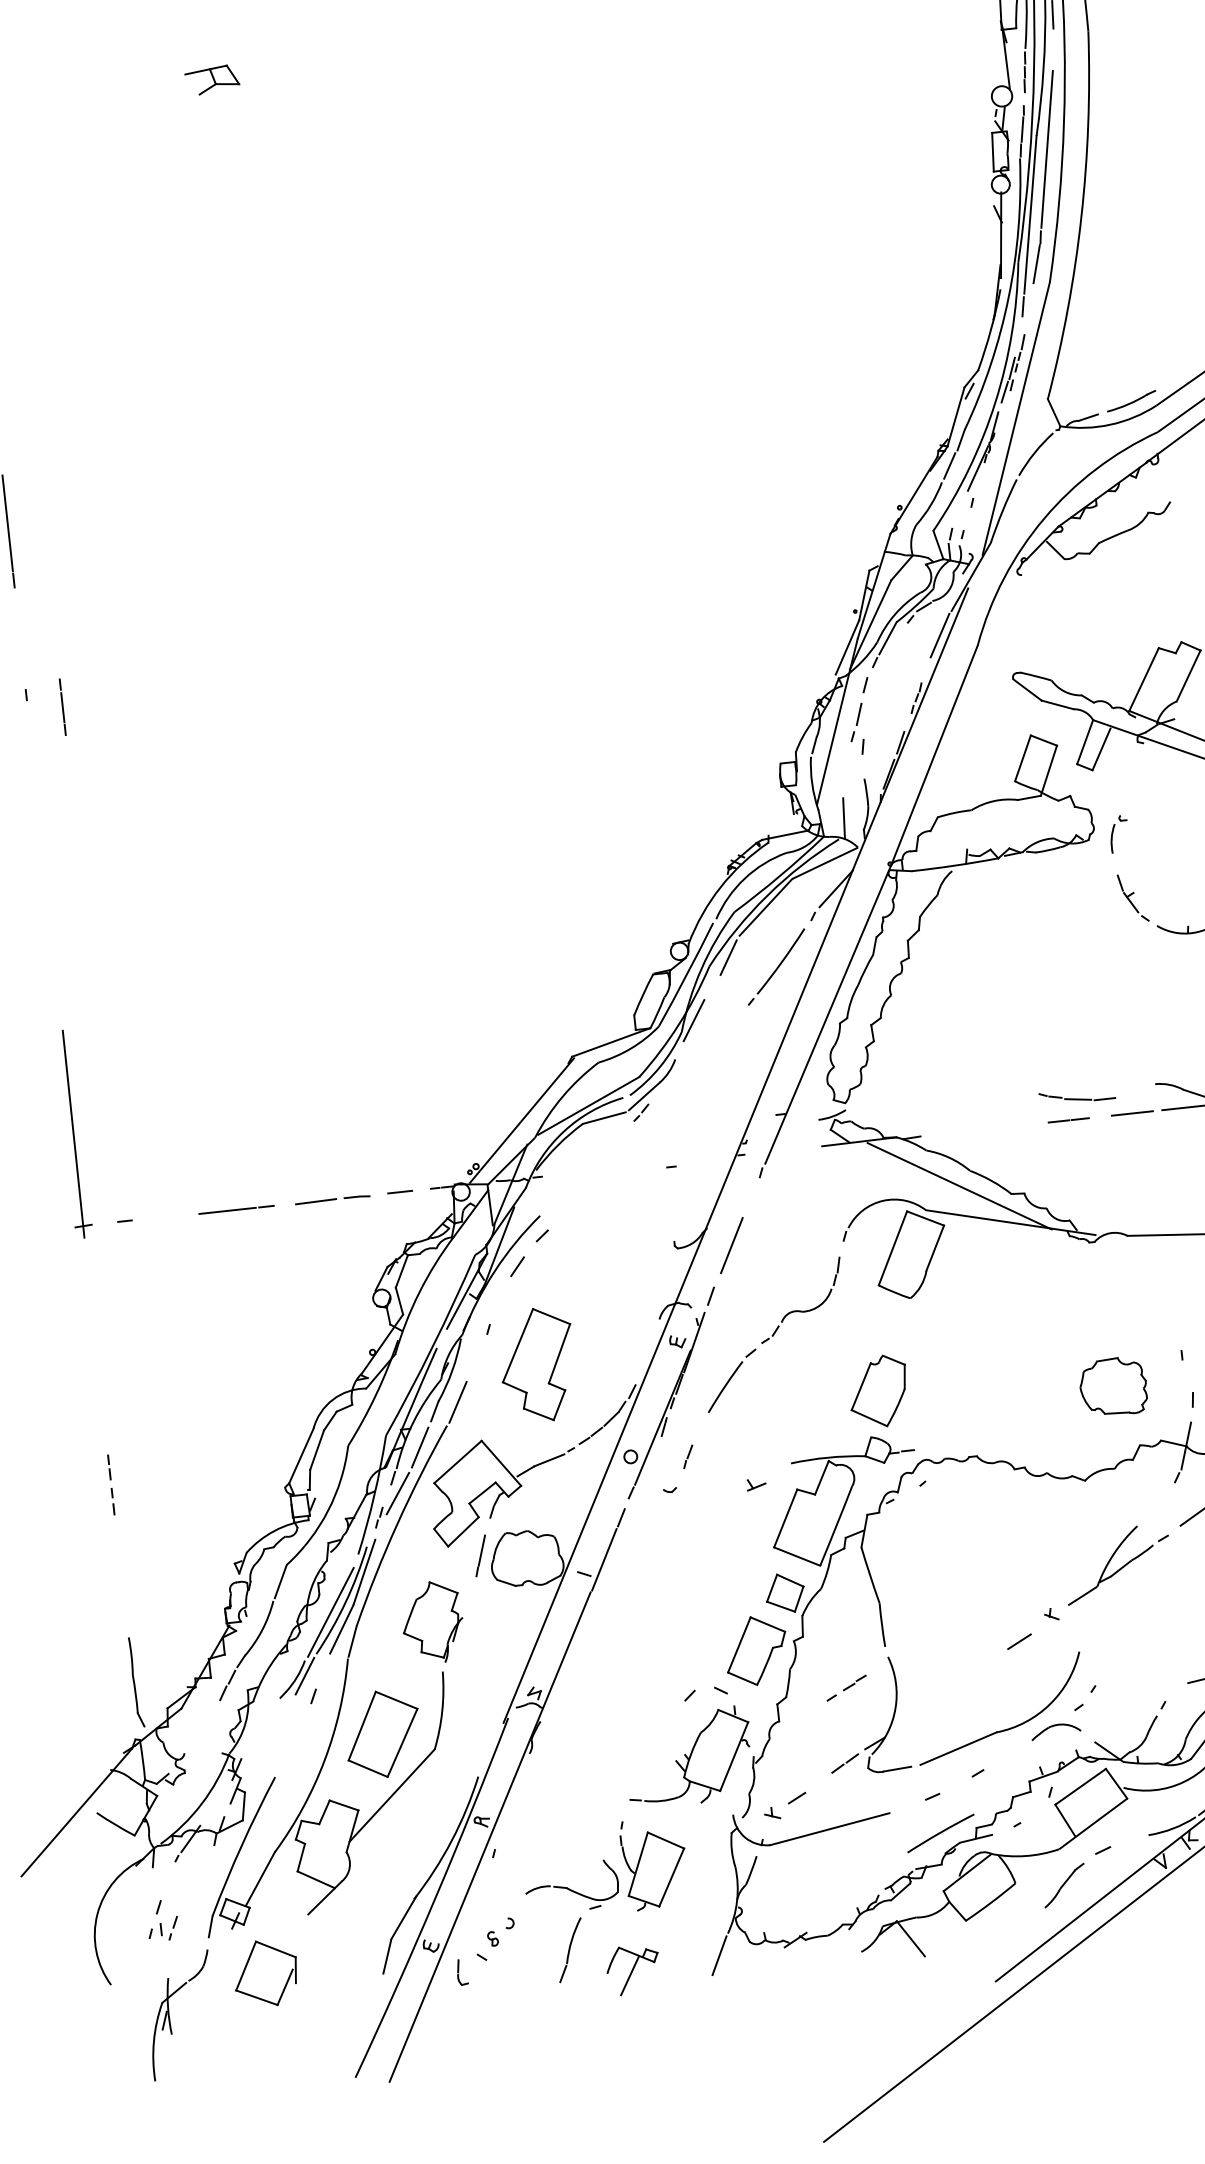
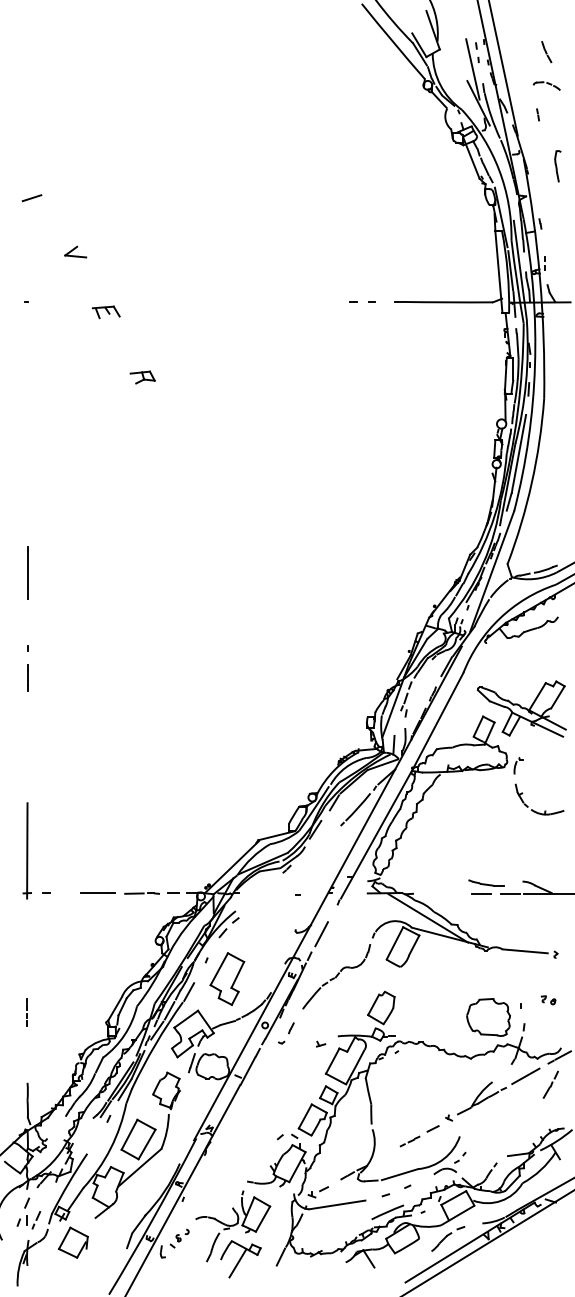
line: (62, 706) -> (27, 677), moved
part: (1113, 1386) -> (488, 1017), size x1.43
line: (845, 1688) -> (409, 1141), moved
part: (161, 1920) -> (28, 1213), size x1.67
part: (632, 1970) -> (240, 1259), size x1.67

